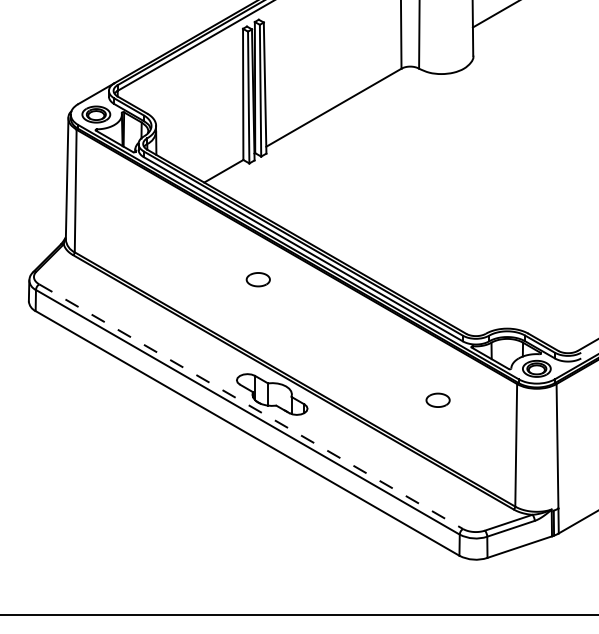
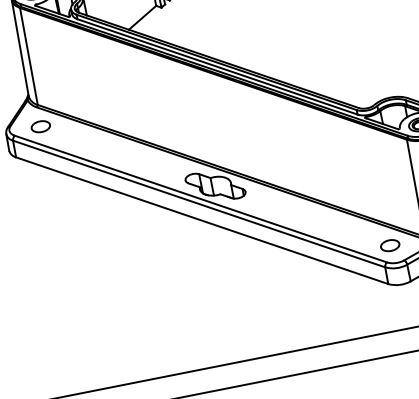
part: (257, 279) -> (40, 126), moved
part: (437, 399) -> (389, 245), moved
line: (251, 406) -> (201, 198), dashed -> solid

